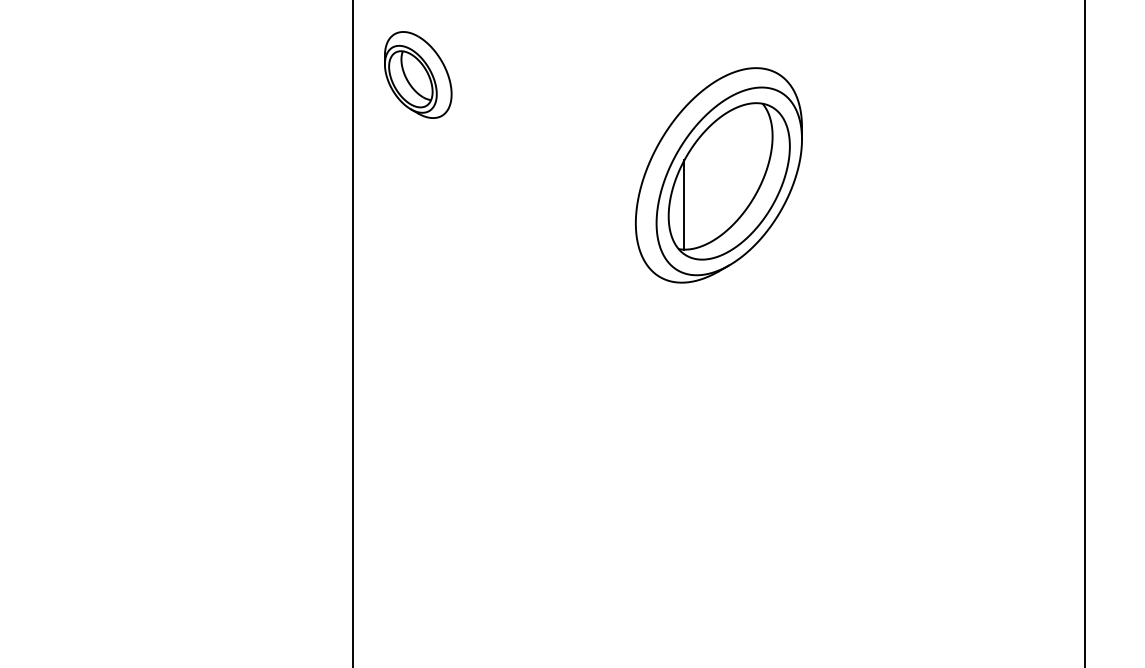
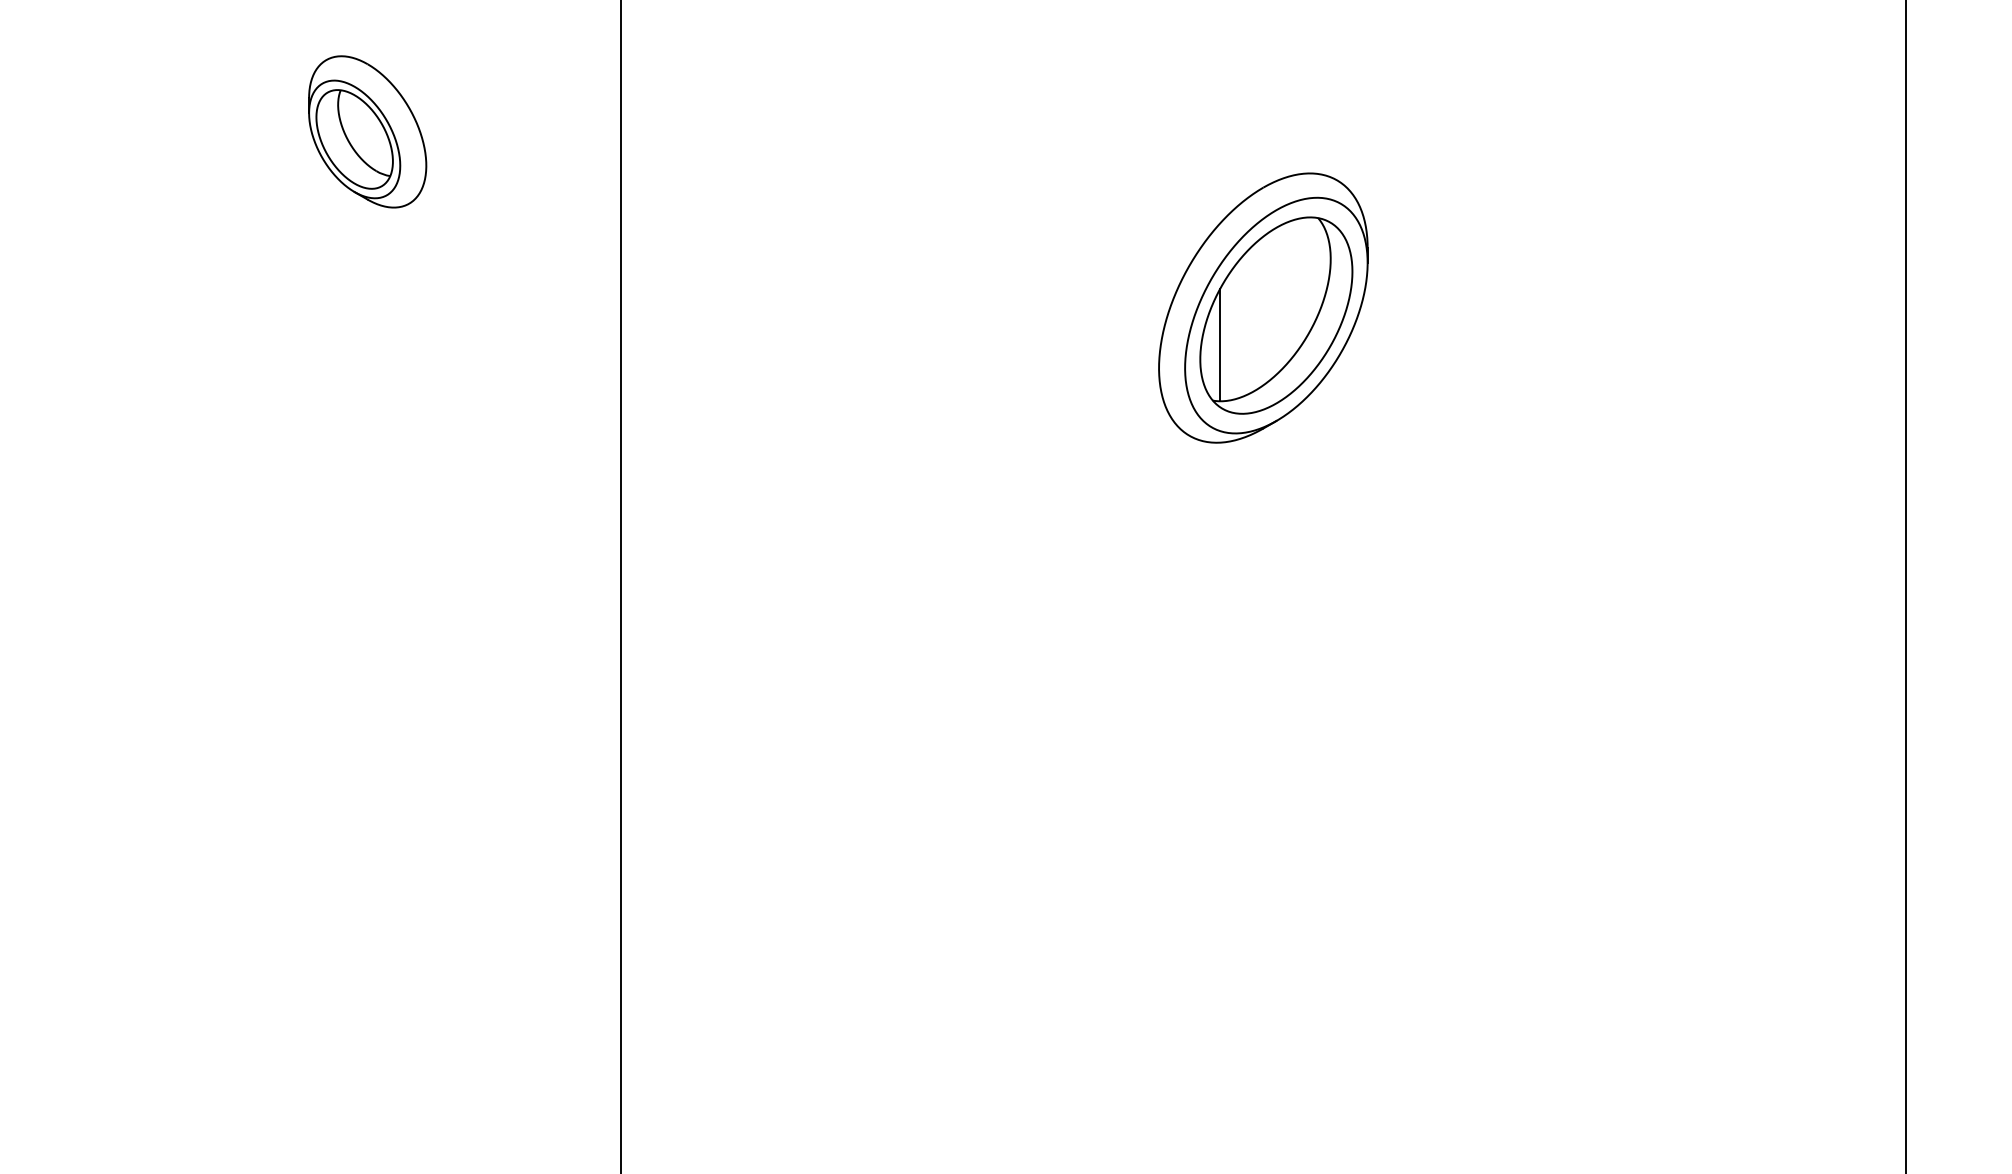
part: (418, 74) -> (368, 130), moved
part: (718, 174) -> (1262, 306), size x0.71

